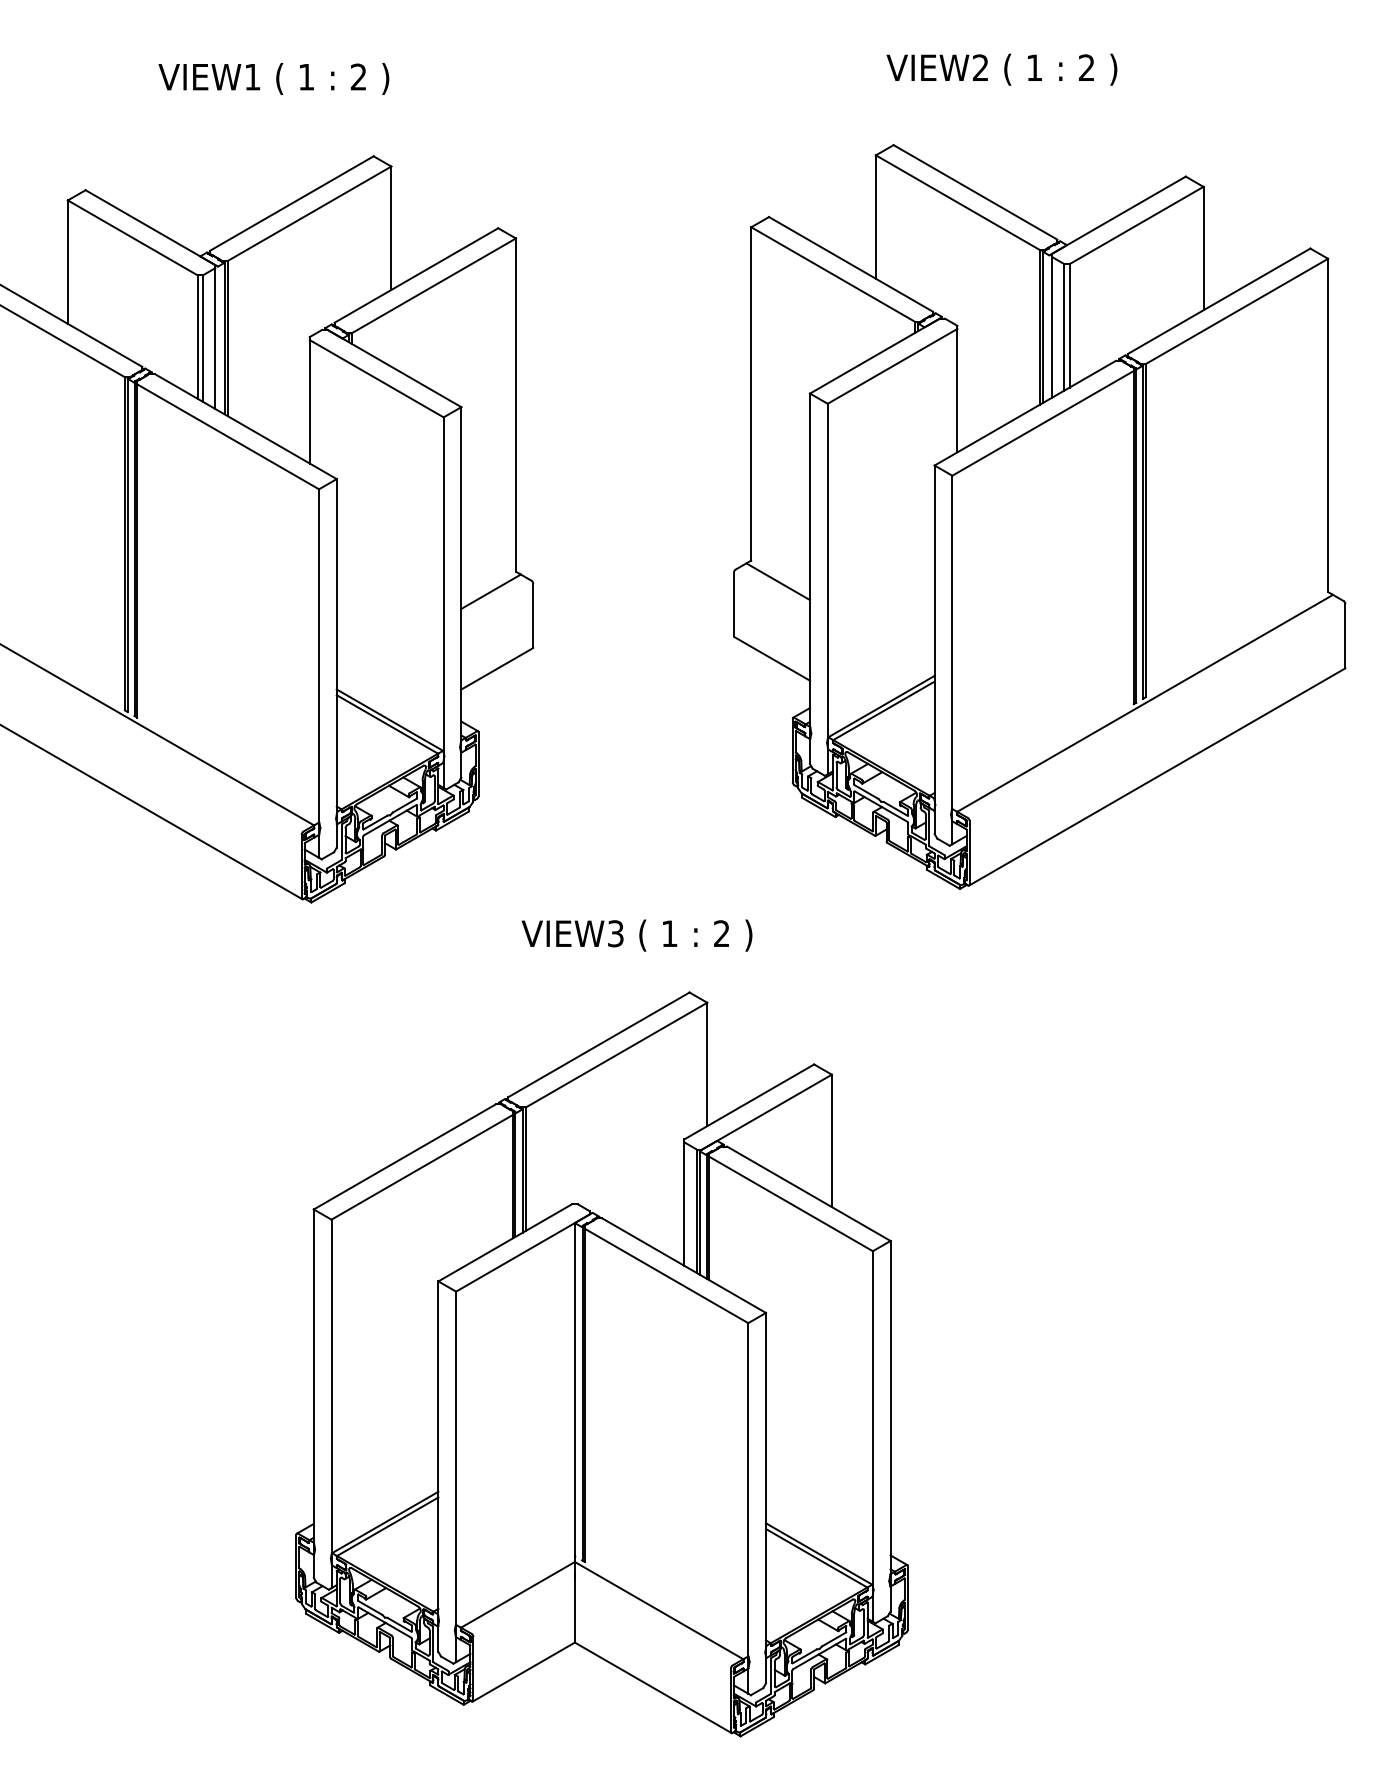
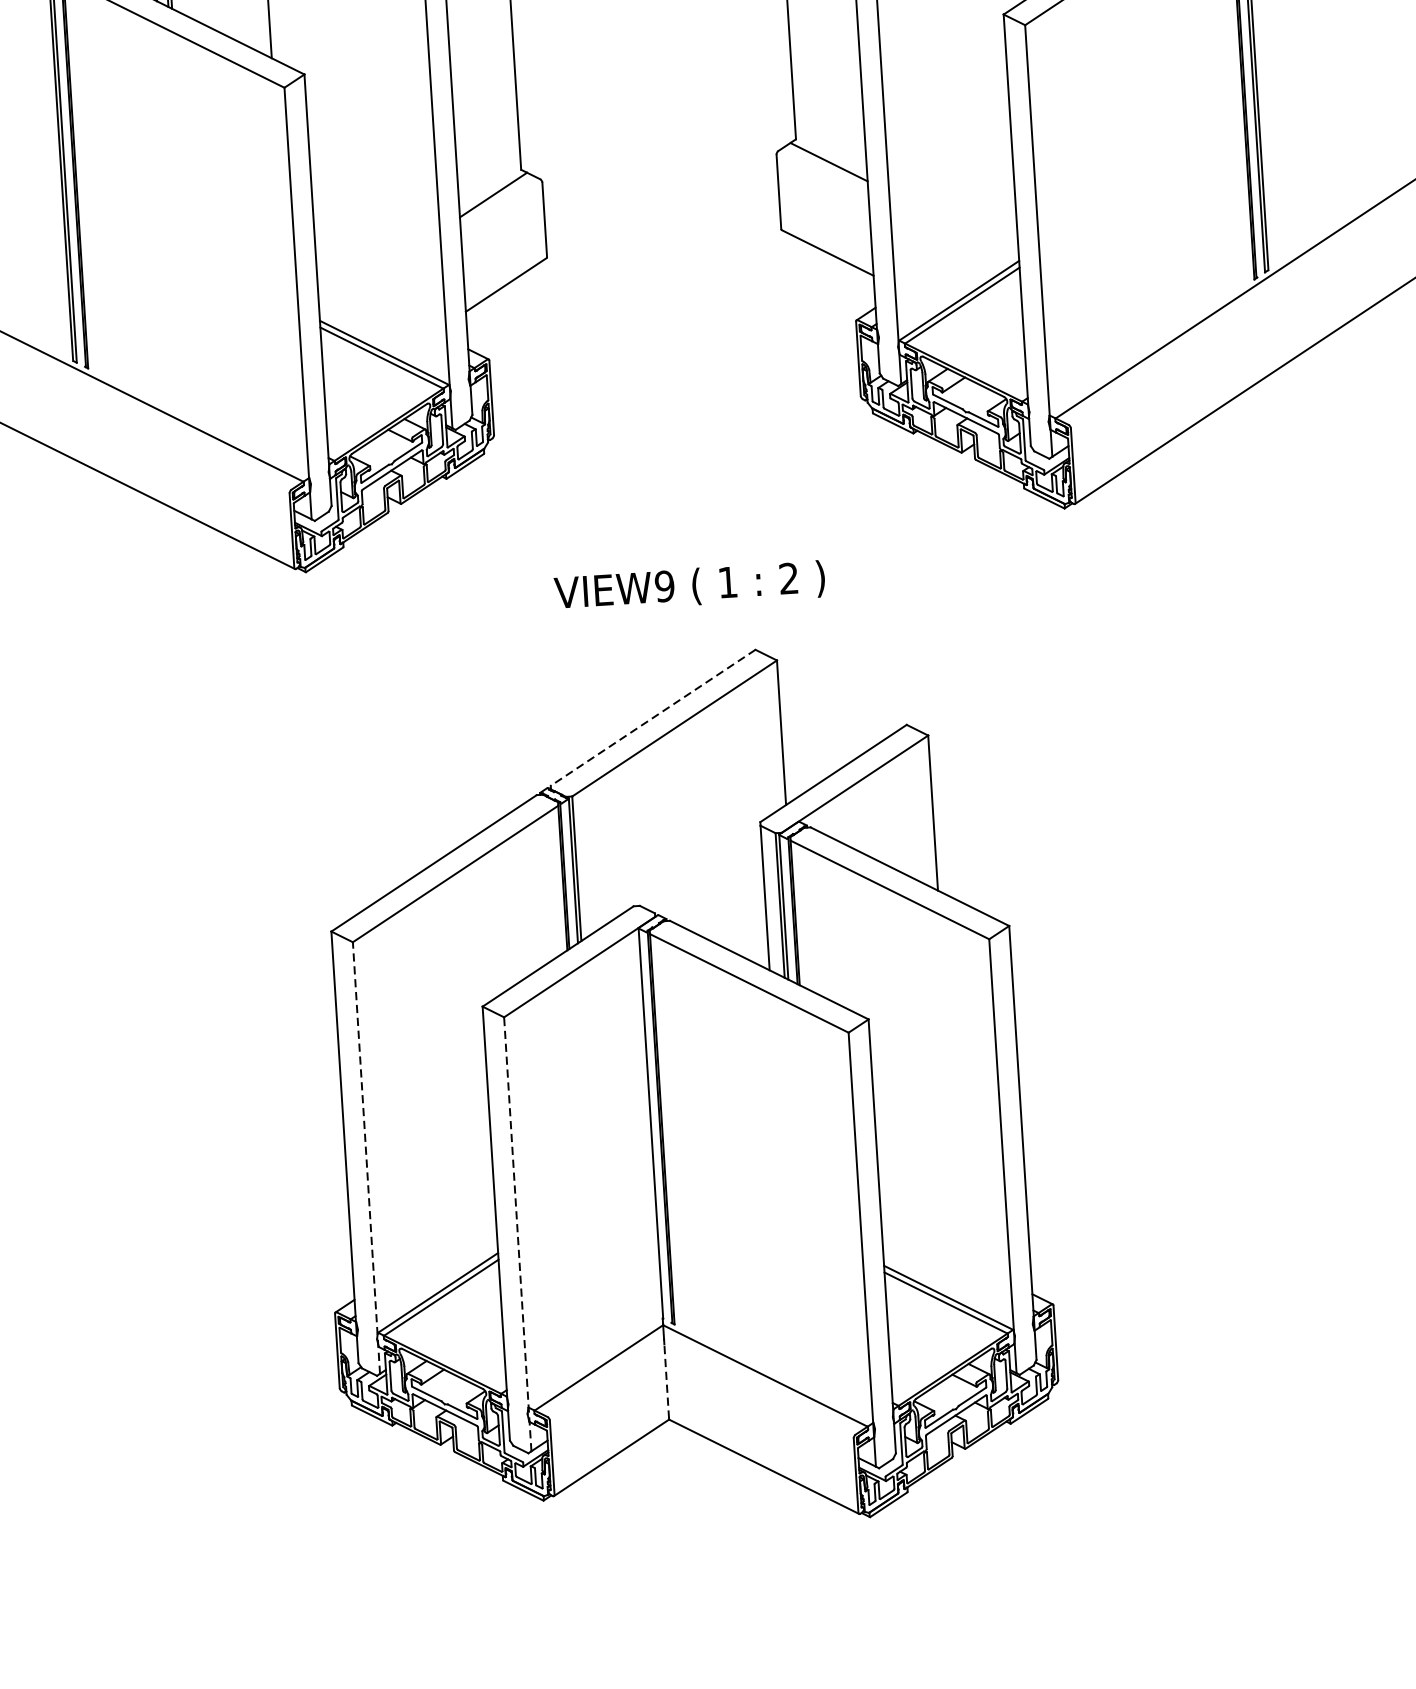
text: (615, 933) -> (664, 586), VIEW3 -> VIEW9
line: (598, 1044) -> (652, 717), solid -> dashed
line: (331, 1403) -> (366, 1157), solid -> dashed
line: (456, 1476) -> (518, 1233), solid -> dashed
line: (574, 1610) -> (666, 1382), solid -> dashed

